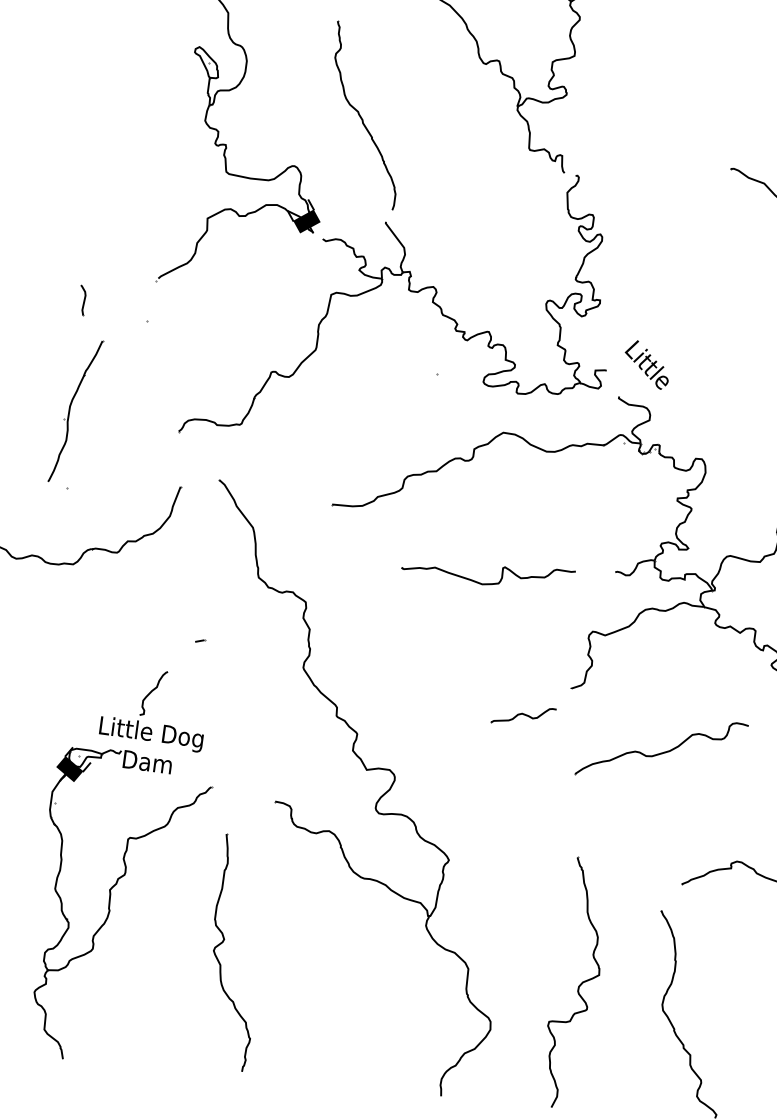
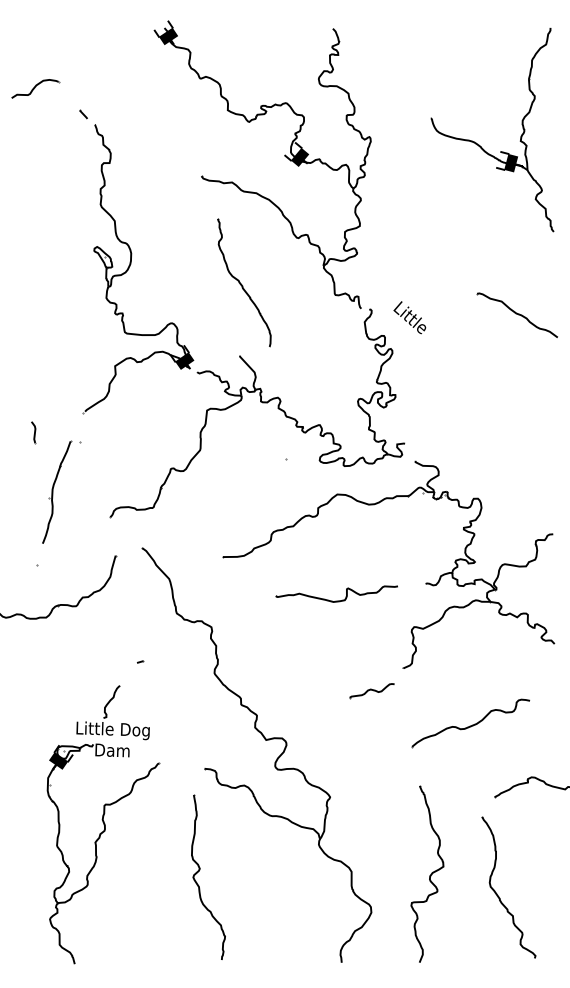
part: (366, 115) -> (244, 282), moved
text: (646, 364) -> (409, 317), moved
part: (76, 410) -> (57, 491), moved
part: (661, 749) -> (470, 723), moved
part: (224, 941) -> (200, 870), moved

